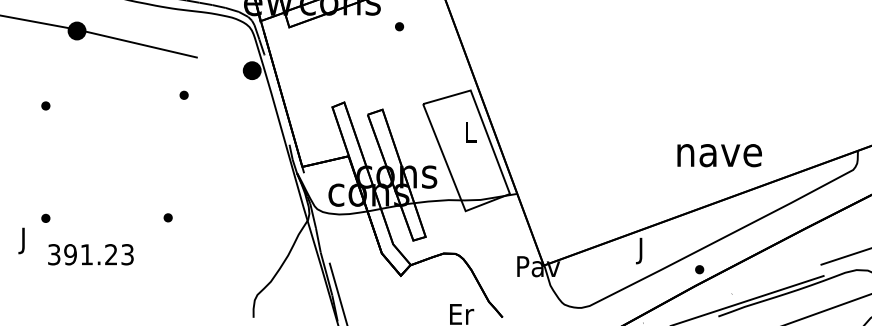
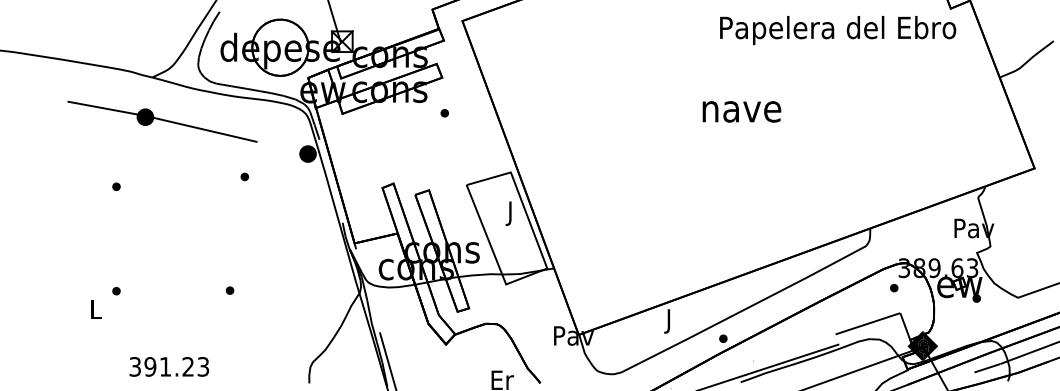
text: (470, 134) -> (510, 213), L -> J
text: (719, 155) -> (741, 111), moved
text: (24, 240) -> (96, 311), J -> L
text: (90, 254) -> (168, 366), moved

